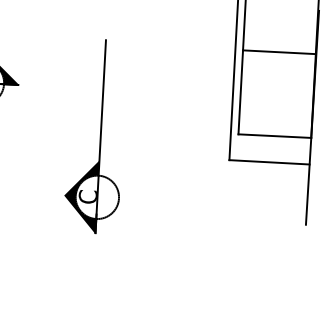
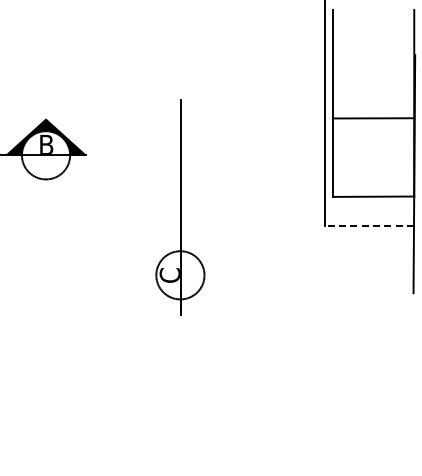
line: (279, 52) -> (373, 118), moved
line: (269, 162) -> (369, 226), solid -> dashed
fill: (80, 196) -> (161, 275), removed

